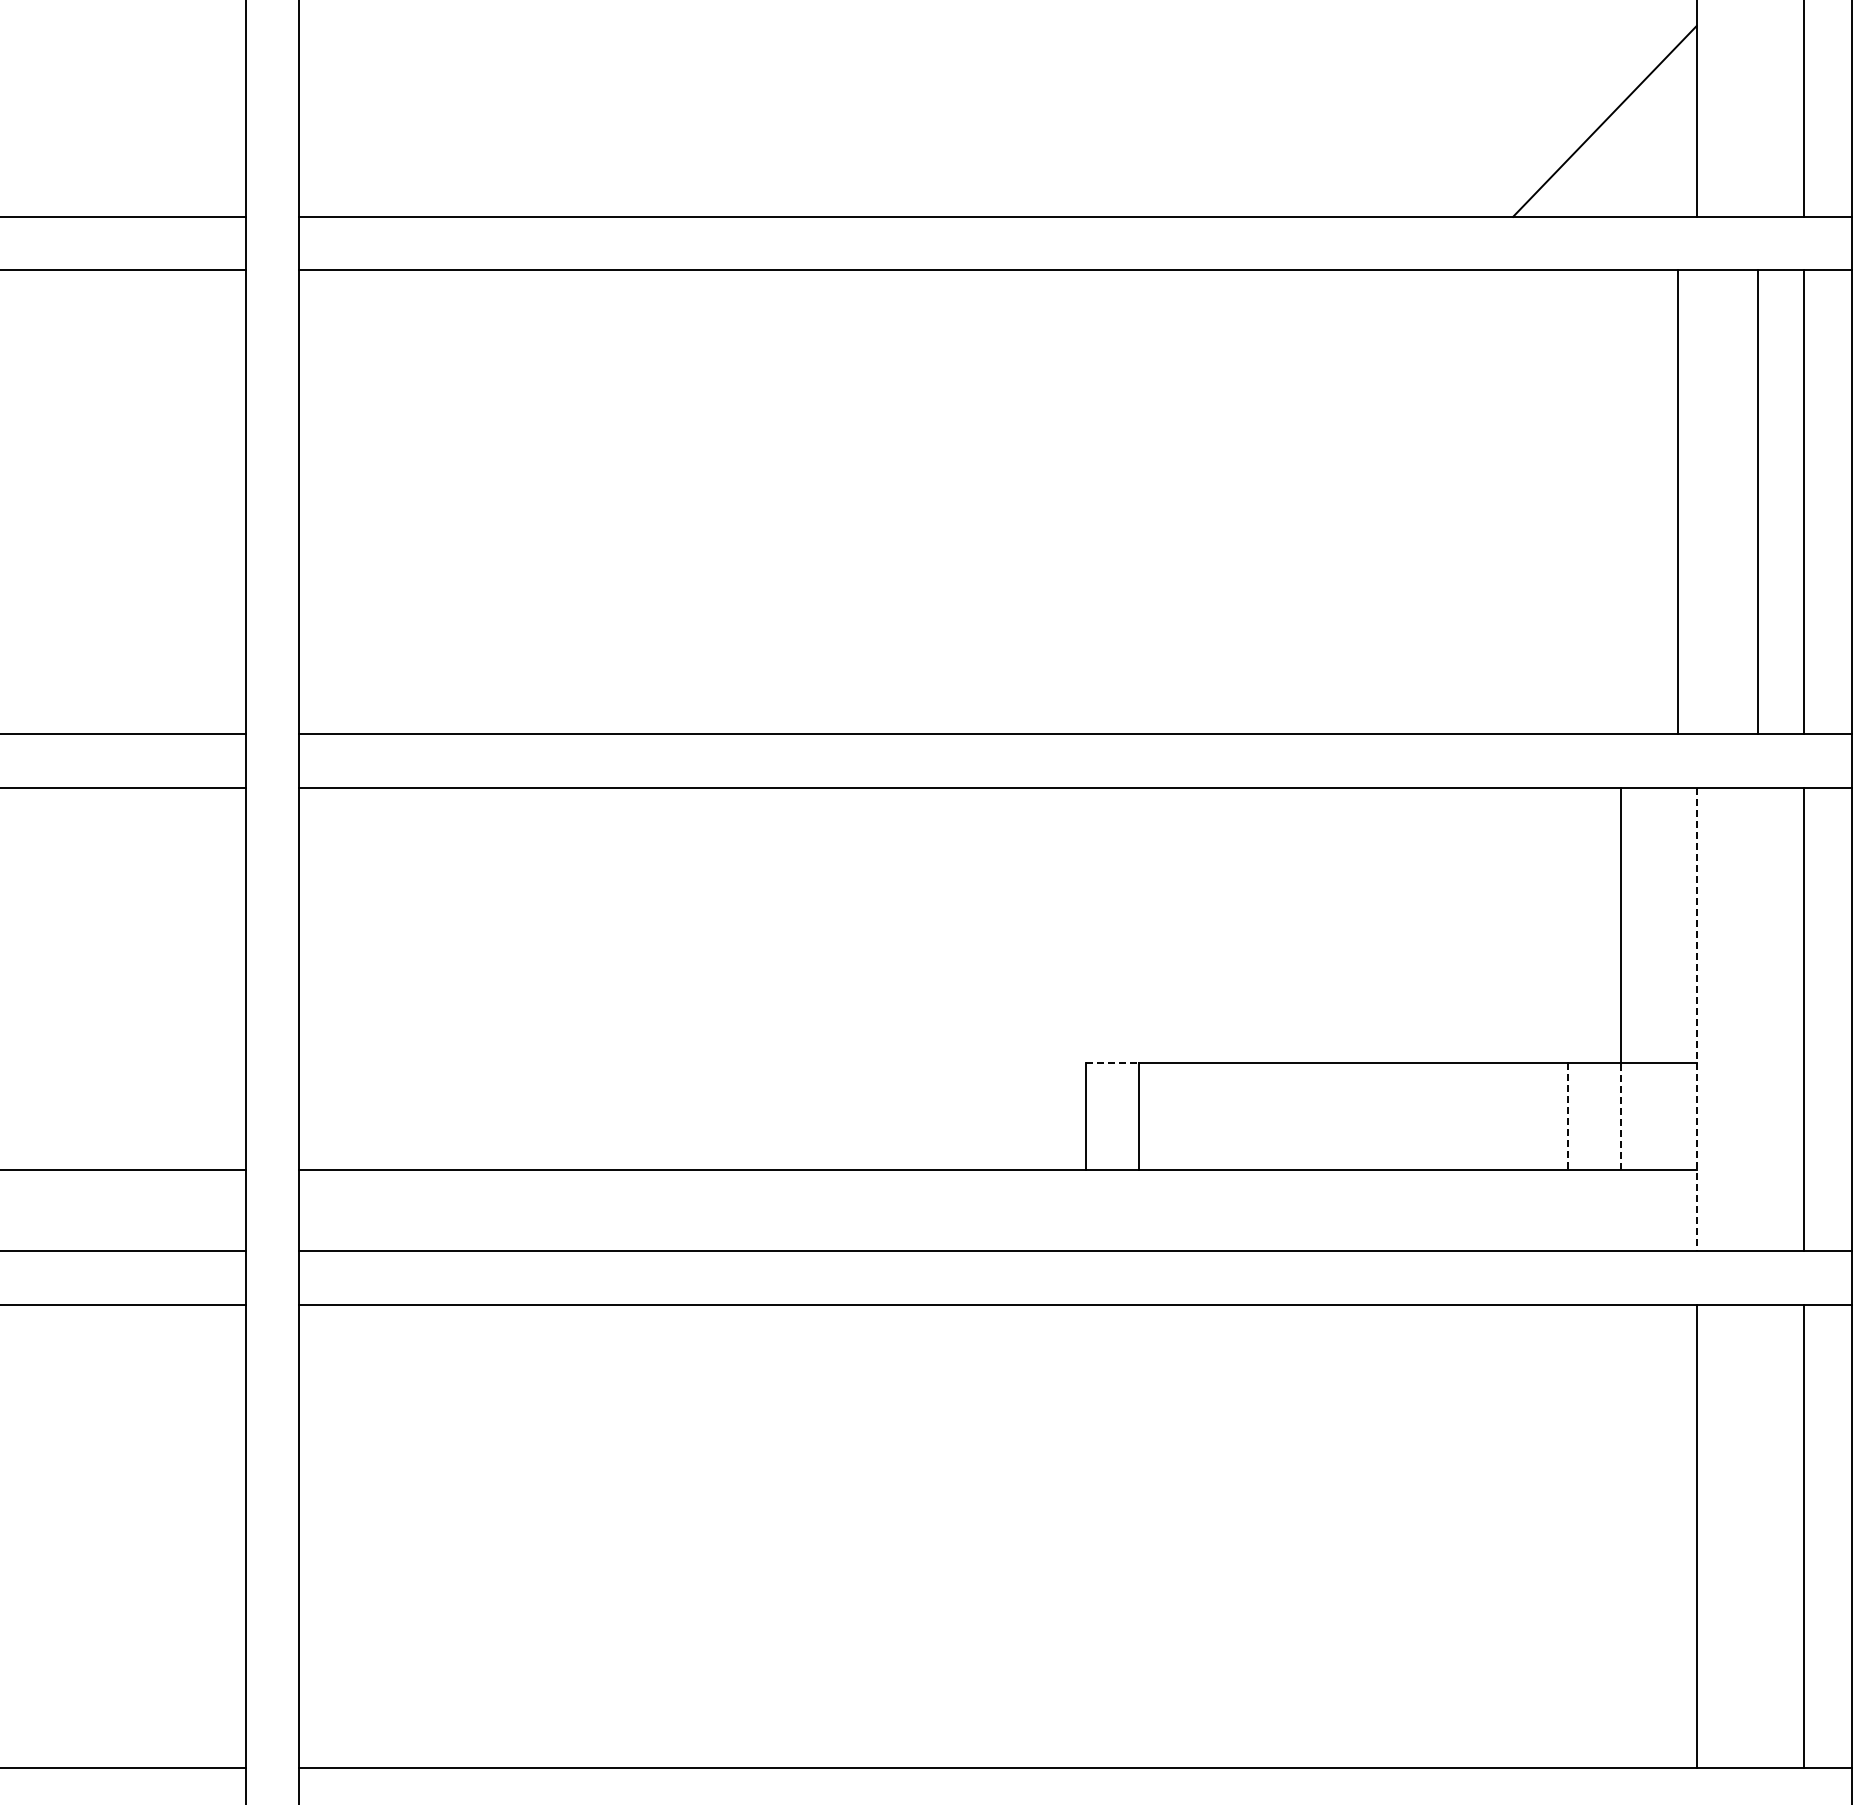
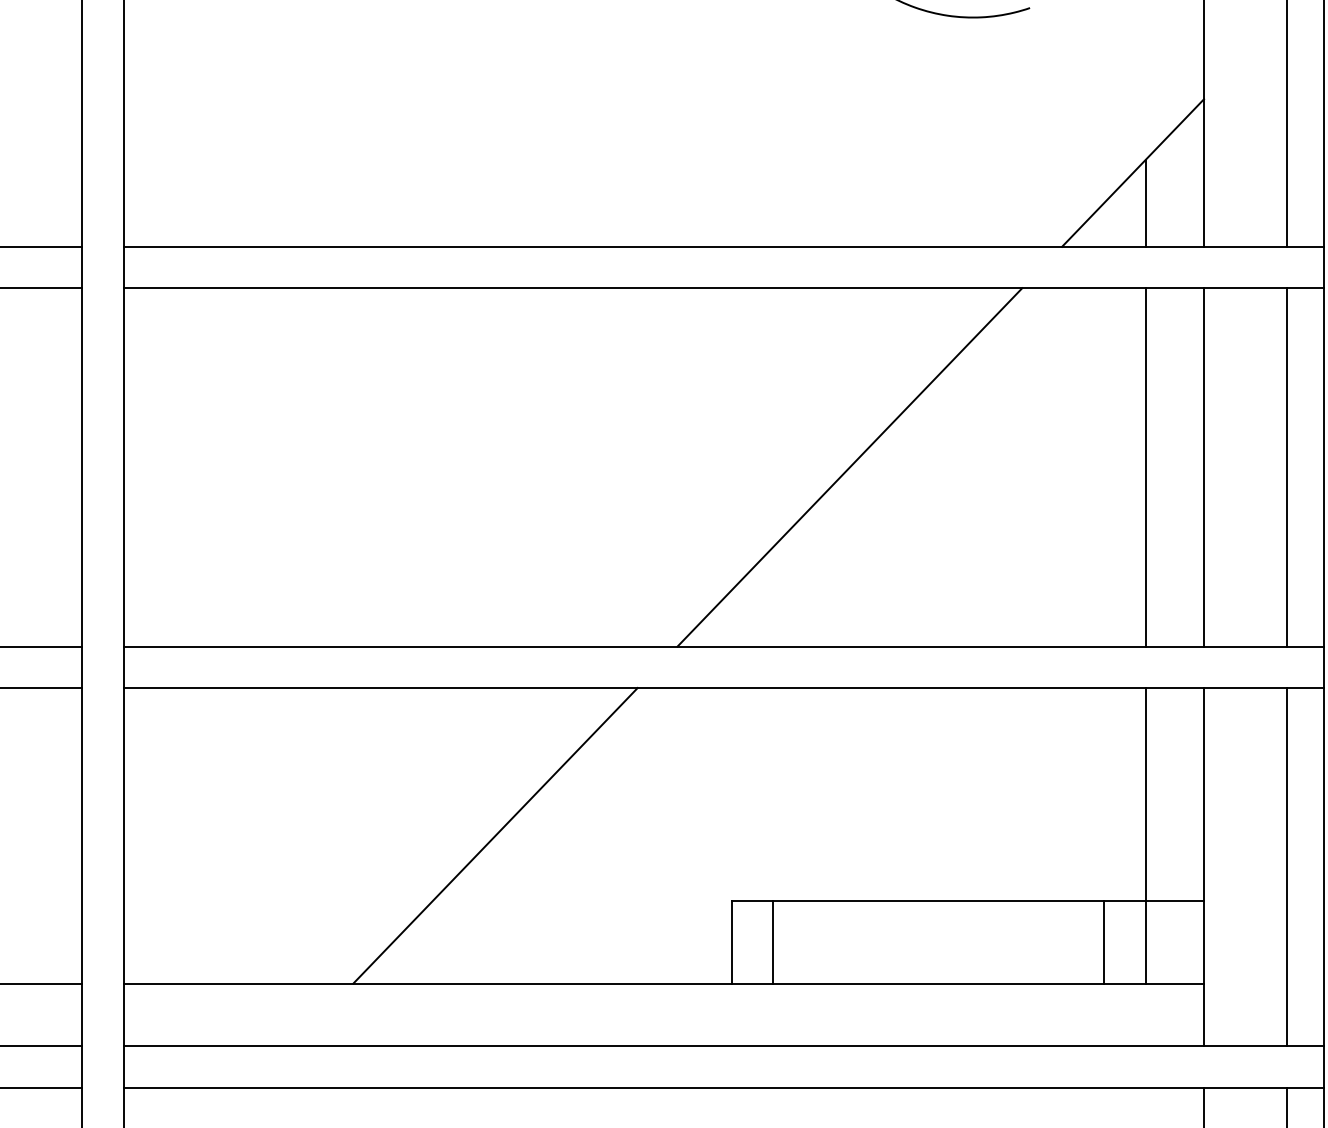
line: (1621, 160) -> (1145, 203), added
line: (1238, 502) -> (849, 467), added
line: (1678, 502) -> (1145, 467), moved
line: (1757, 502) -> (1203, 467), moved
line: (780, 978) -> (495, 835), added
line: (1696, 1019) -> (1203, 867), dashed -> solid
line: (1112, 1062) -> (752, 900), dashed -> solid
line: (1567, 1116) -> (1104, 942), dashed -> solid
line: (1621, 1116) -> (1145, 942), dashed -> solid

